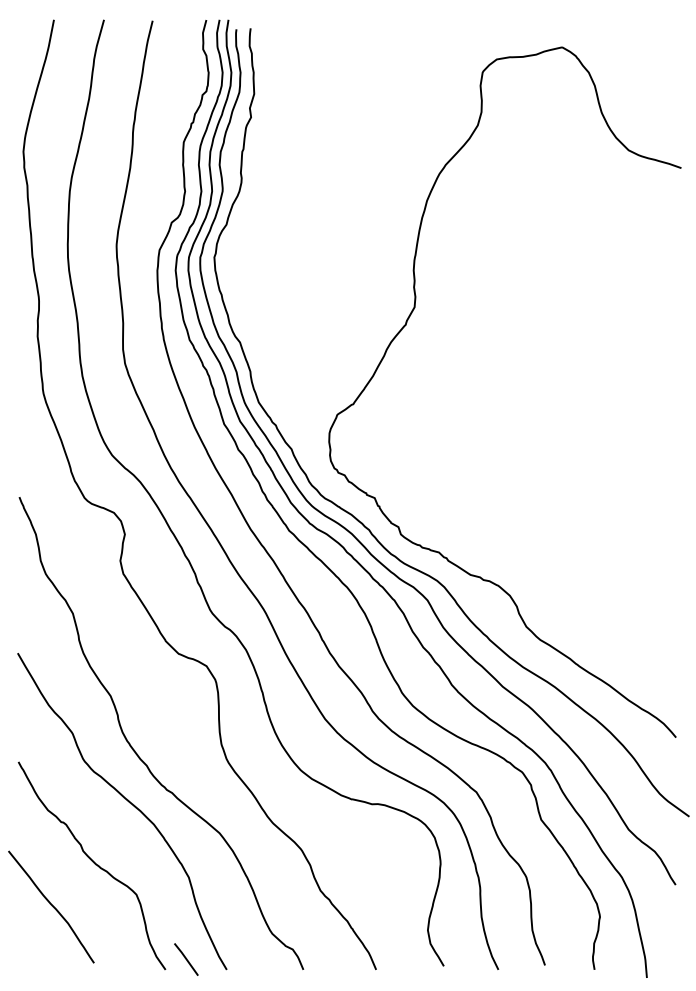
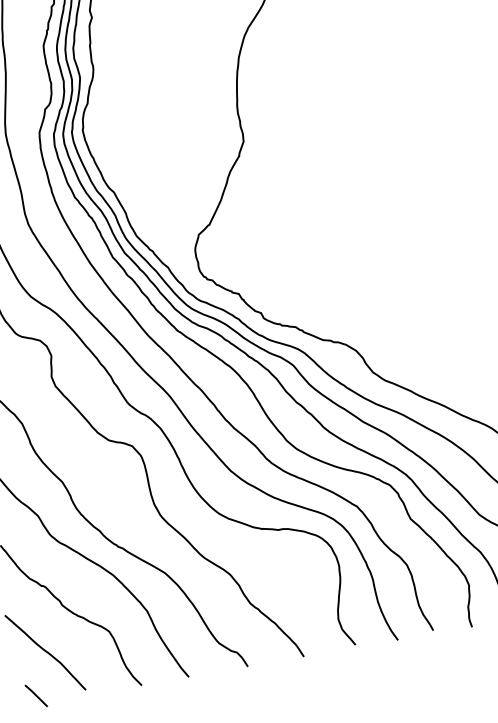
line: (186, 959) -> (36, 695), moved

